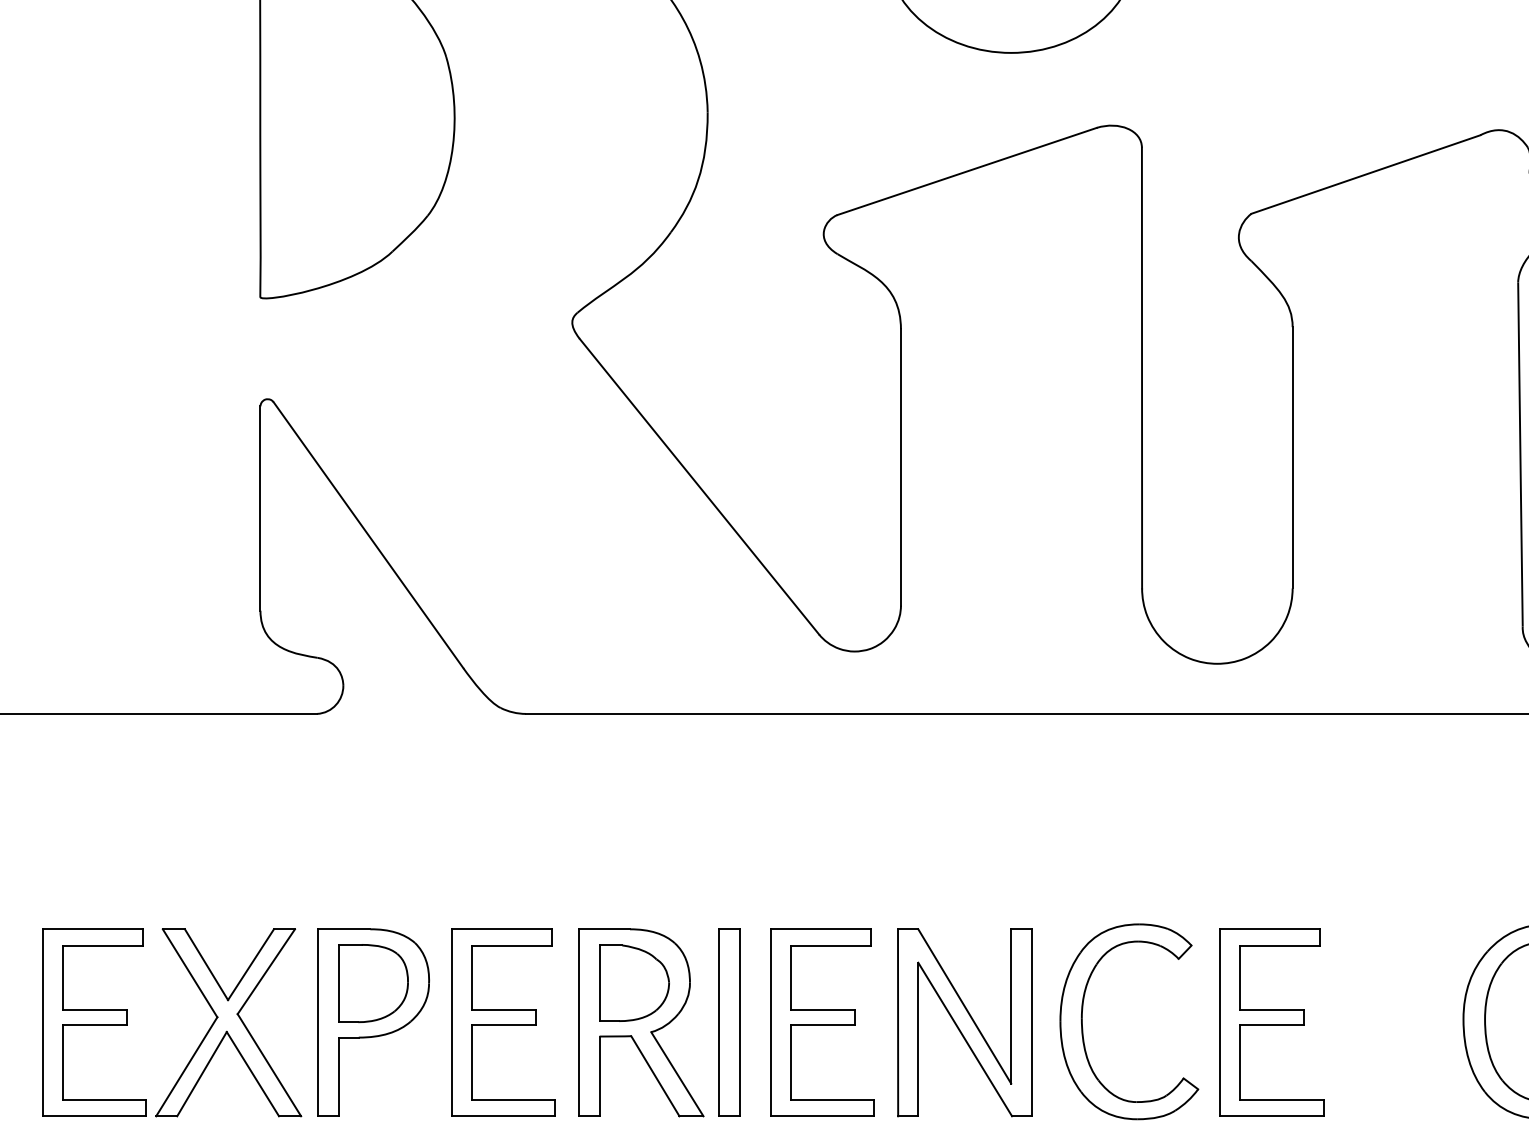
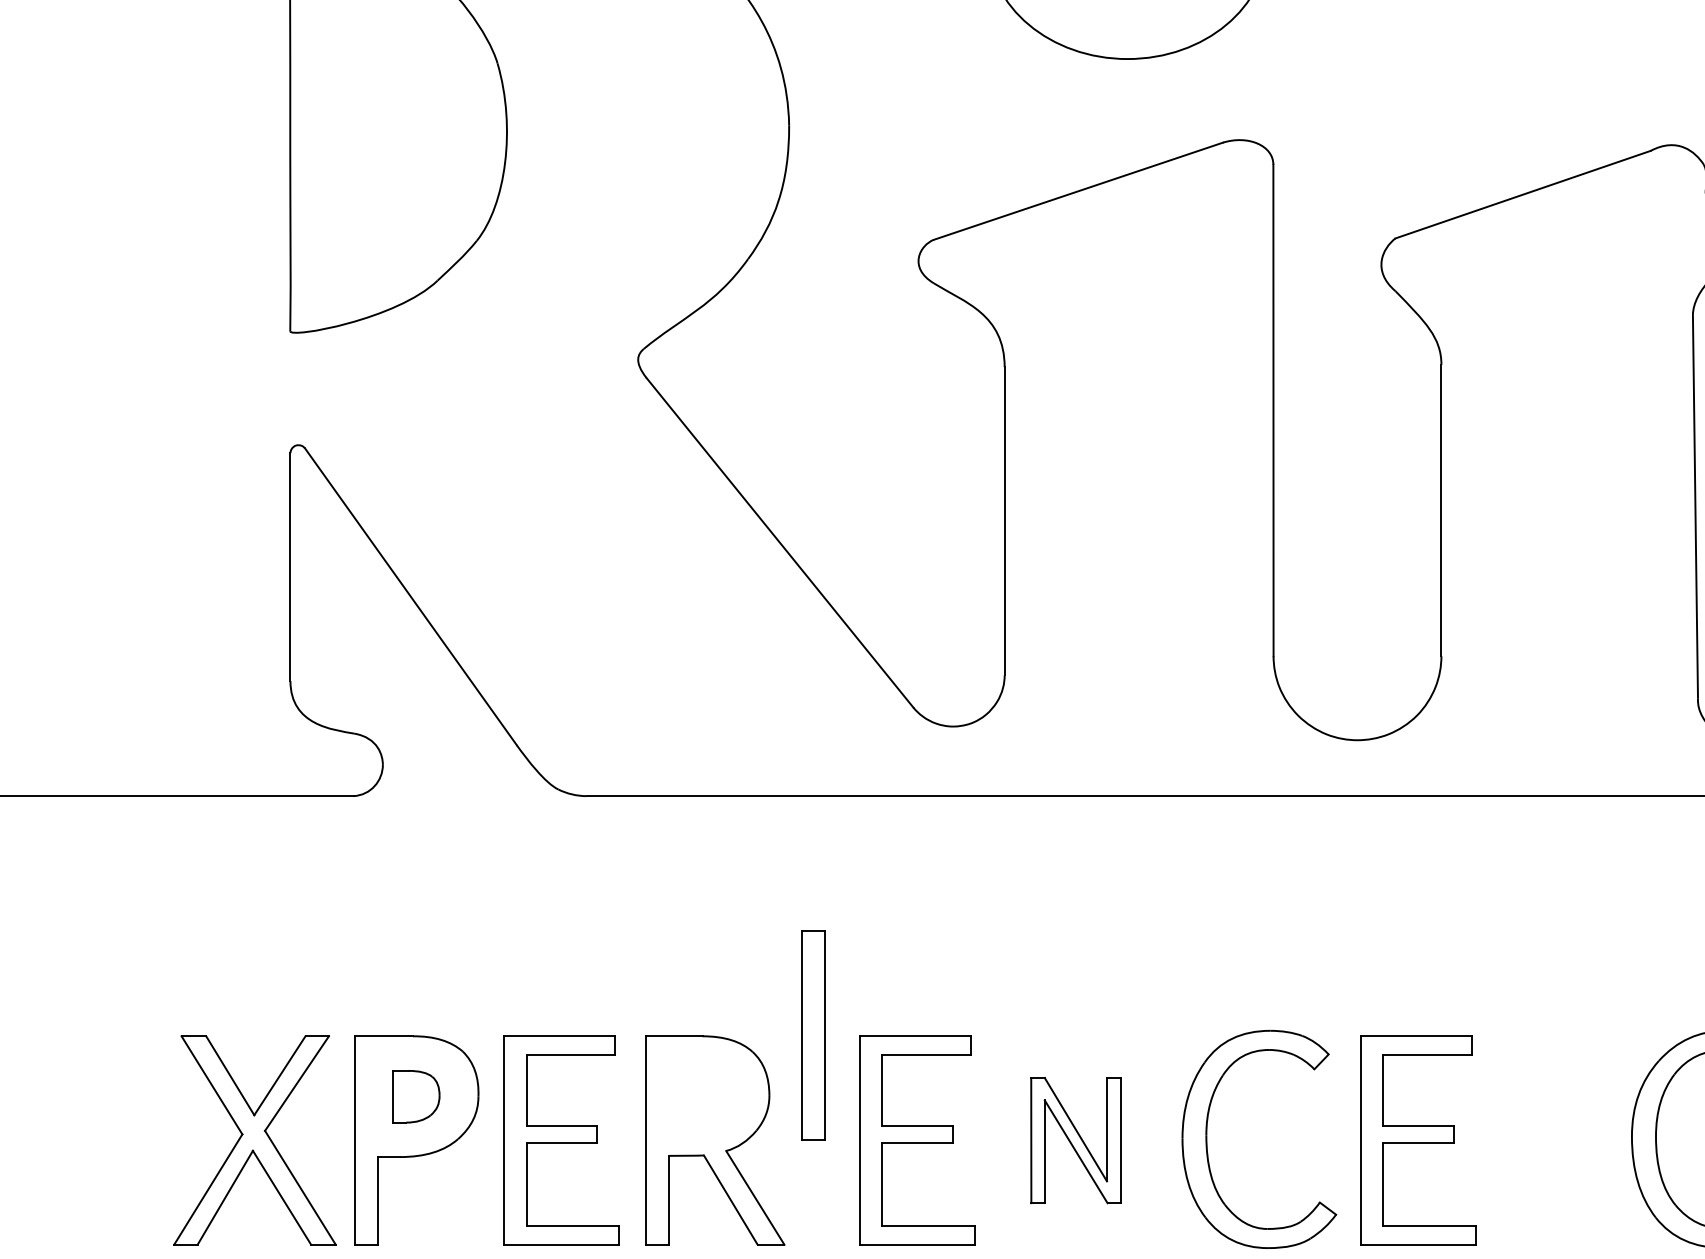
part: (634, 982) -> (707, 1095), removed
part: (373, 983) -> (416, 1096), size x0.6
part: (94, 1022) -> (105, 1140), removed
part: (729, 1022) -> (813, 1035), moved
part: (964, 1022) -> (1075, 1140), size x0.6

